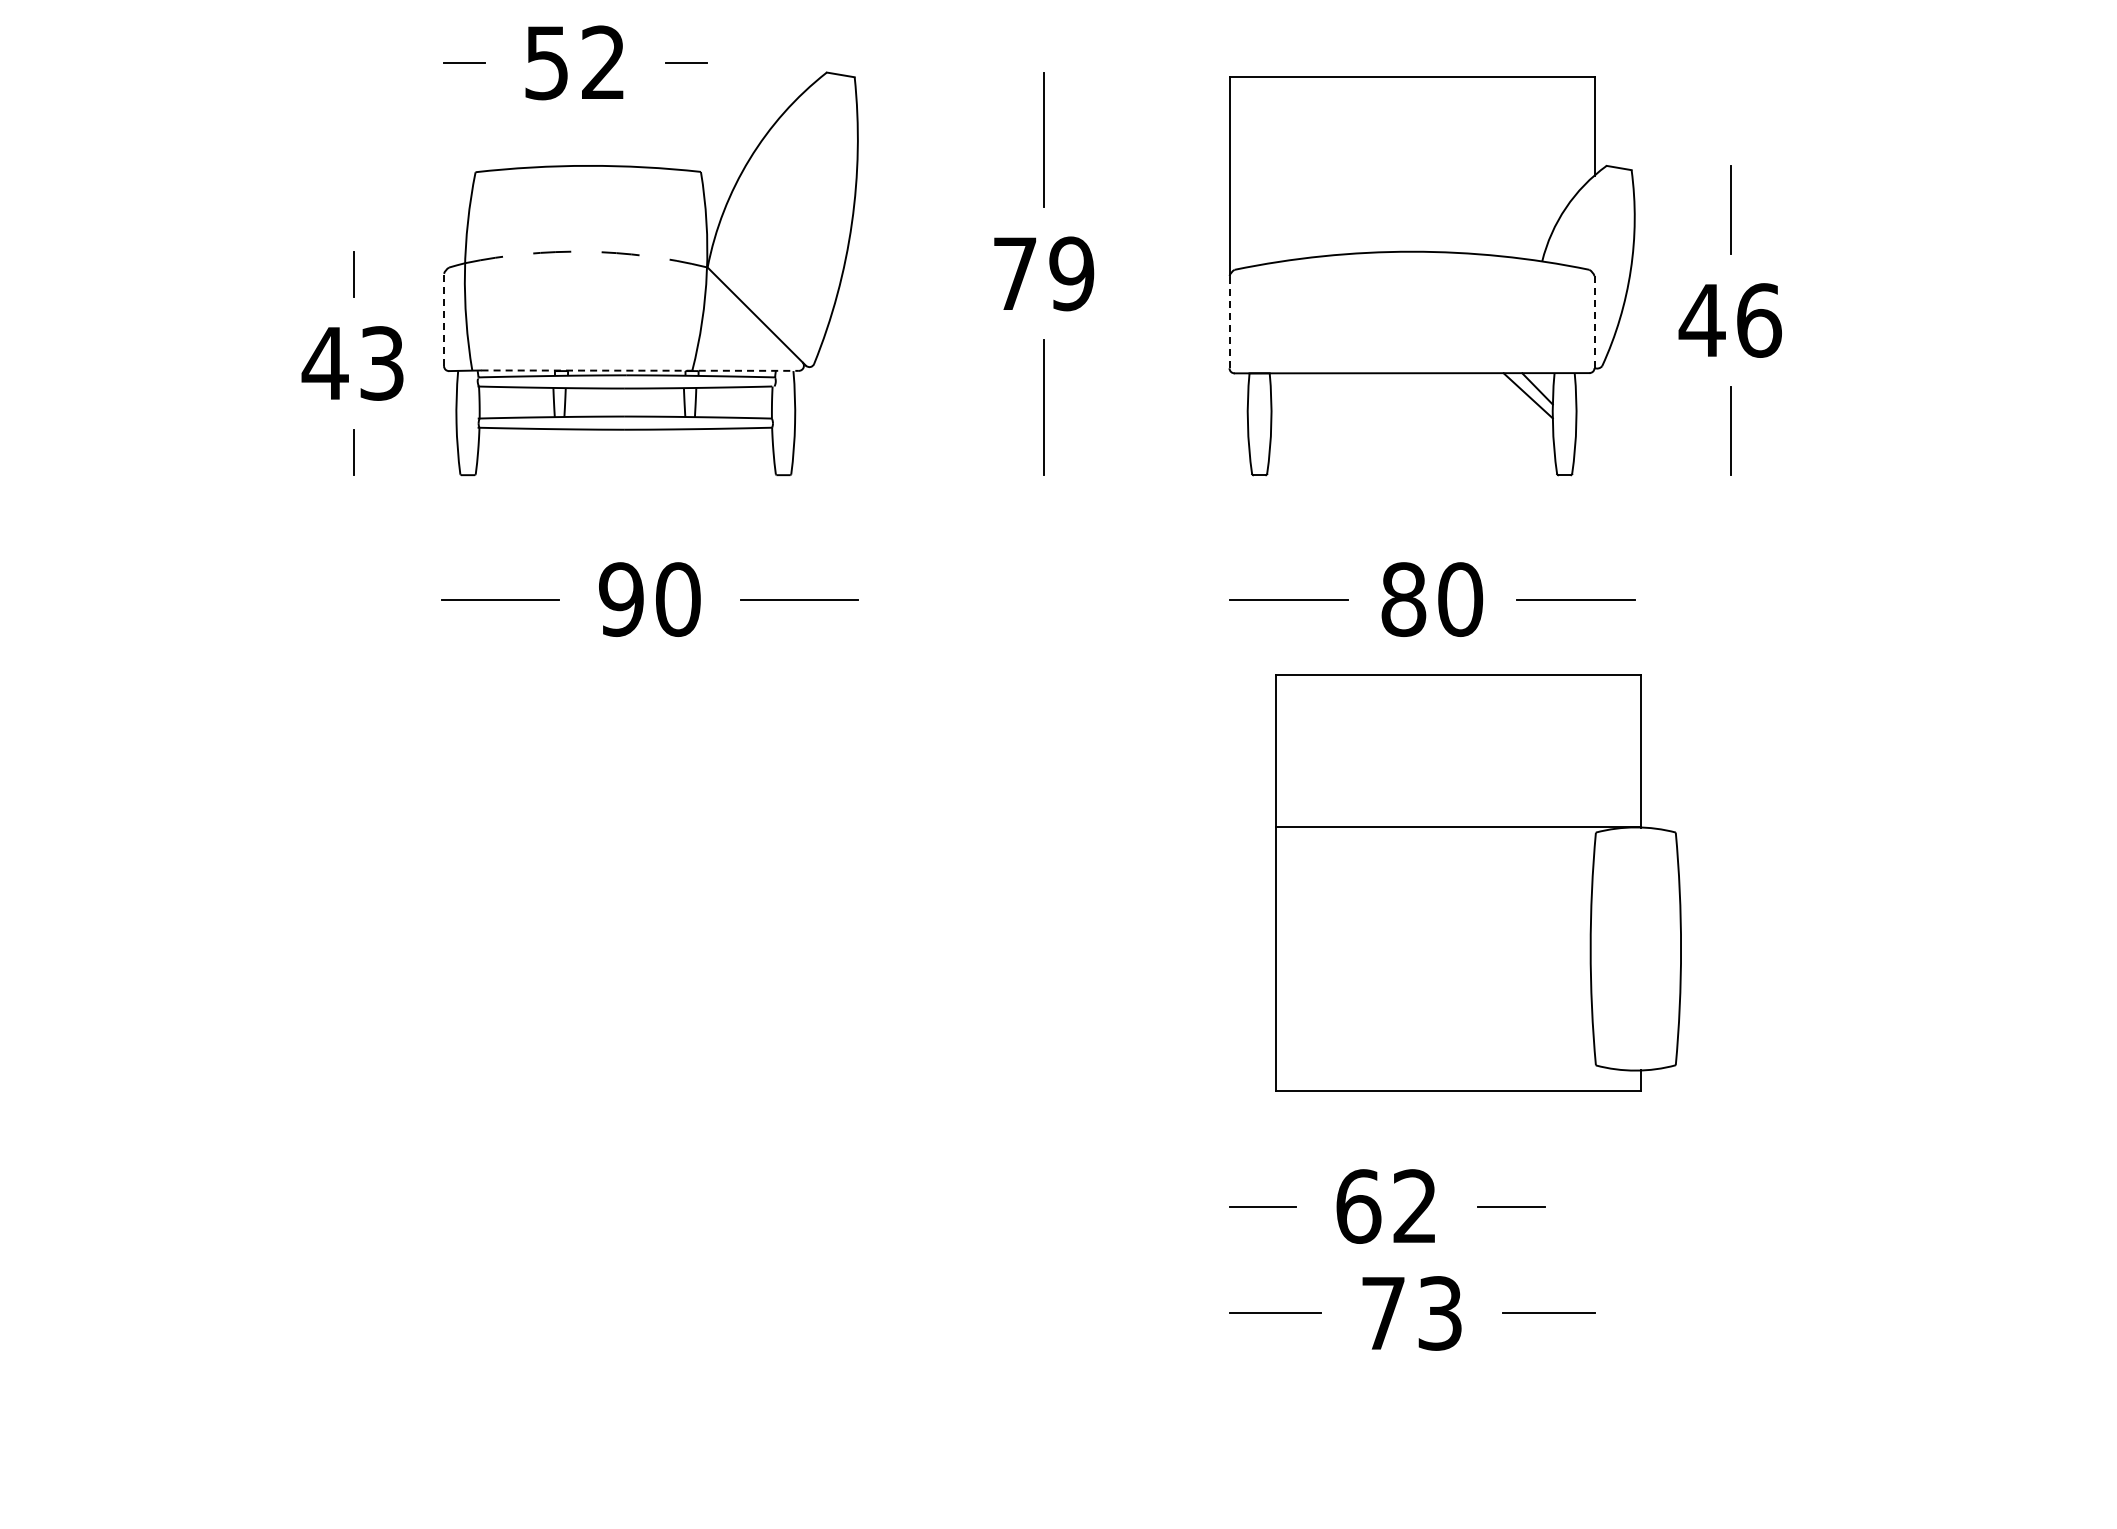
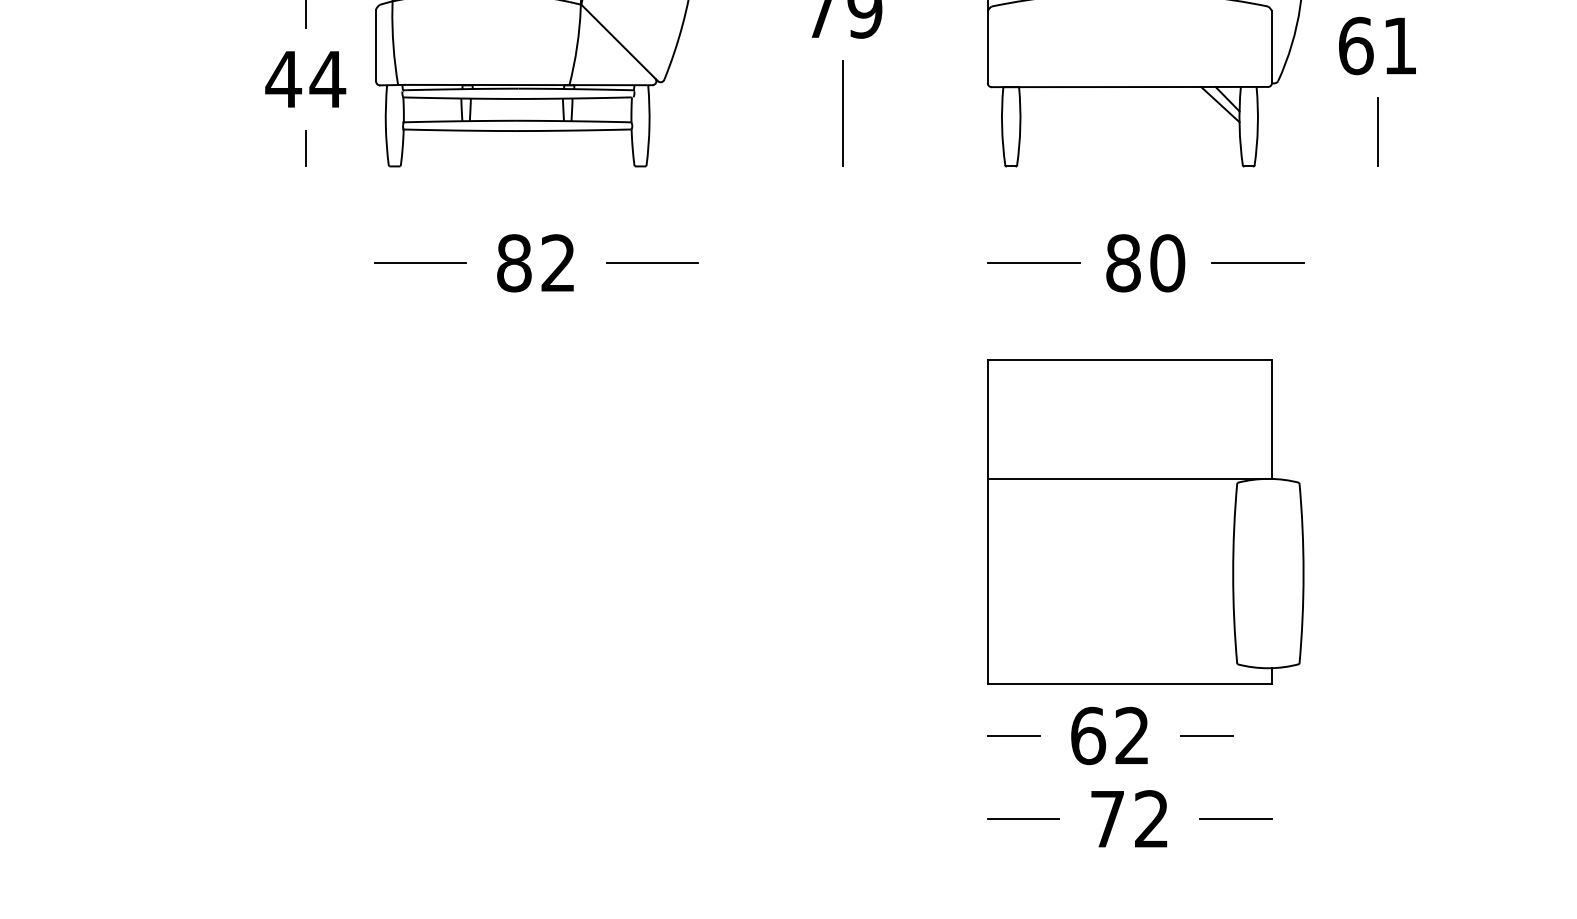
line: (444, 319) -> (376, 45), dashed -> solid
text: (1729, 320) -> (1377, 45), 46 -> 61
line: (1229, 321) -> (987, 46), dashed -> solid
line: (1594, 322) -> (1271, 47), dashed -> solid
text: (381, 363) -> (327, 79), 43 -> 44
line: (640, 370) -> (529, 84), dashed -> solid
text: (649, 599) -> (536, 263), 90 -> 82
part: (1478, 882) -> (1145, 521), moved
text: (1439, 1313) -> (1151, 819), 73 -> 72

